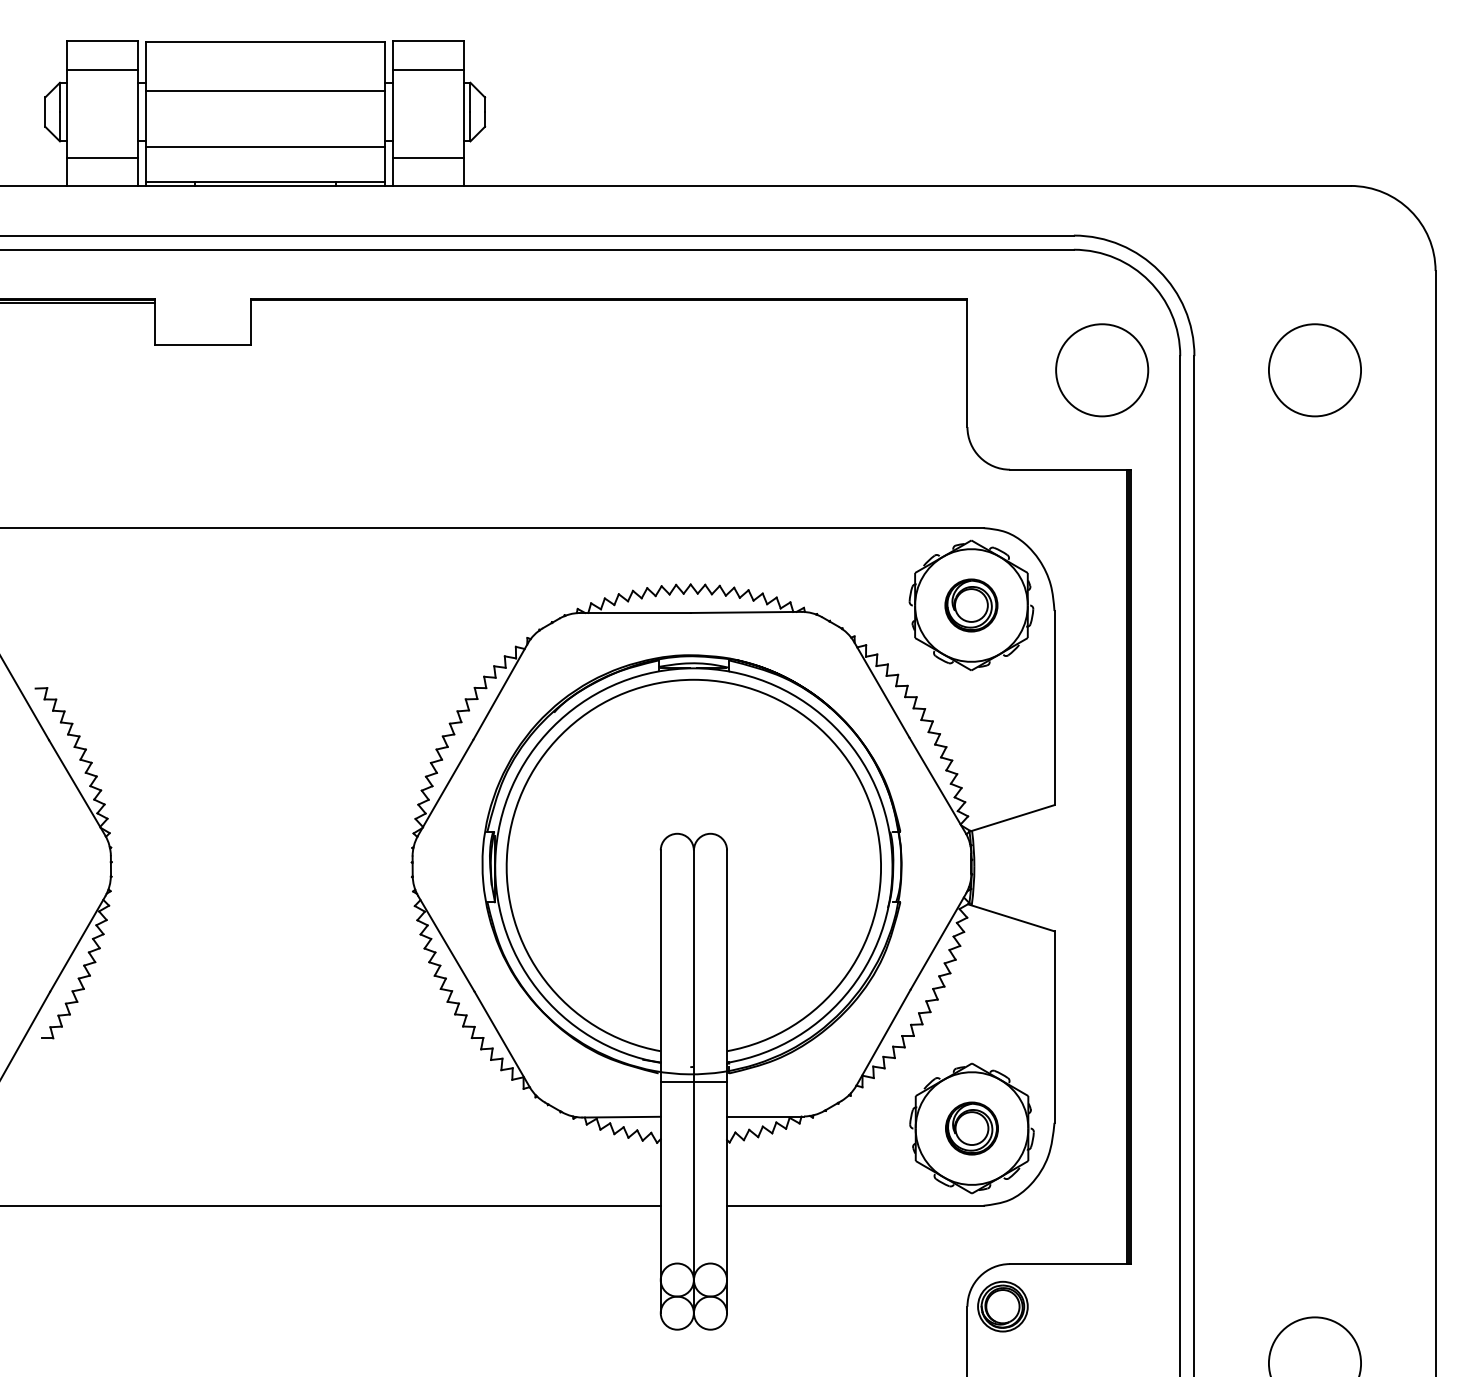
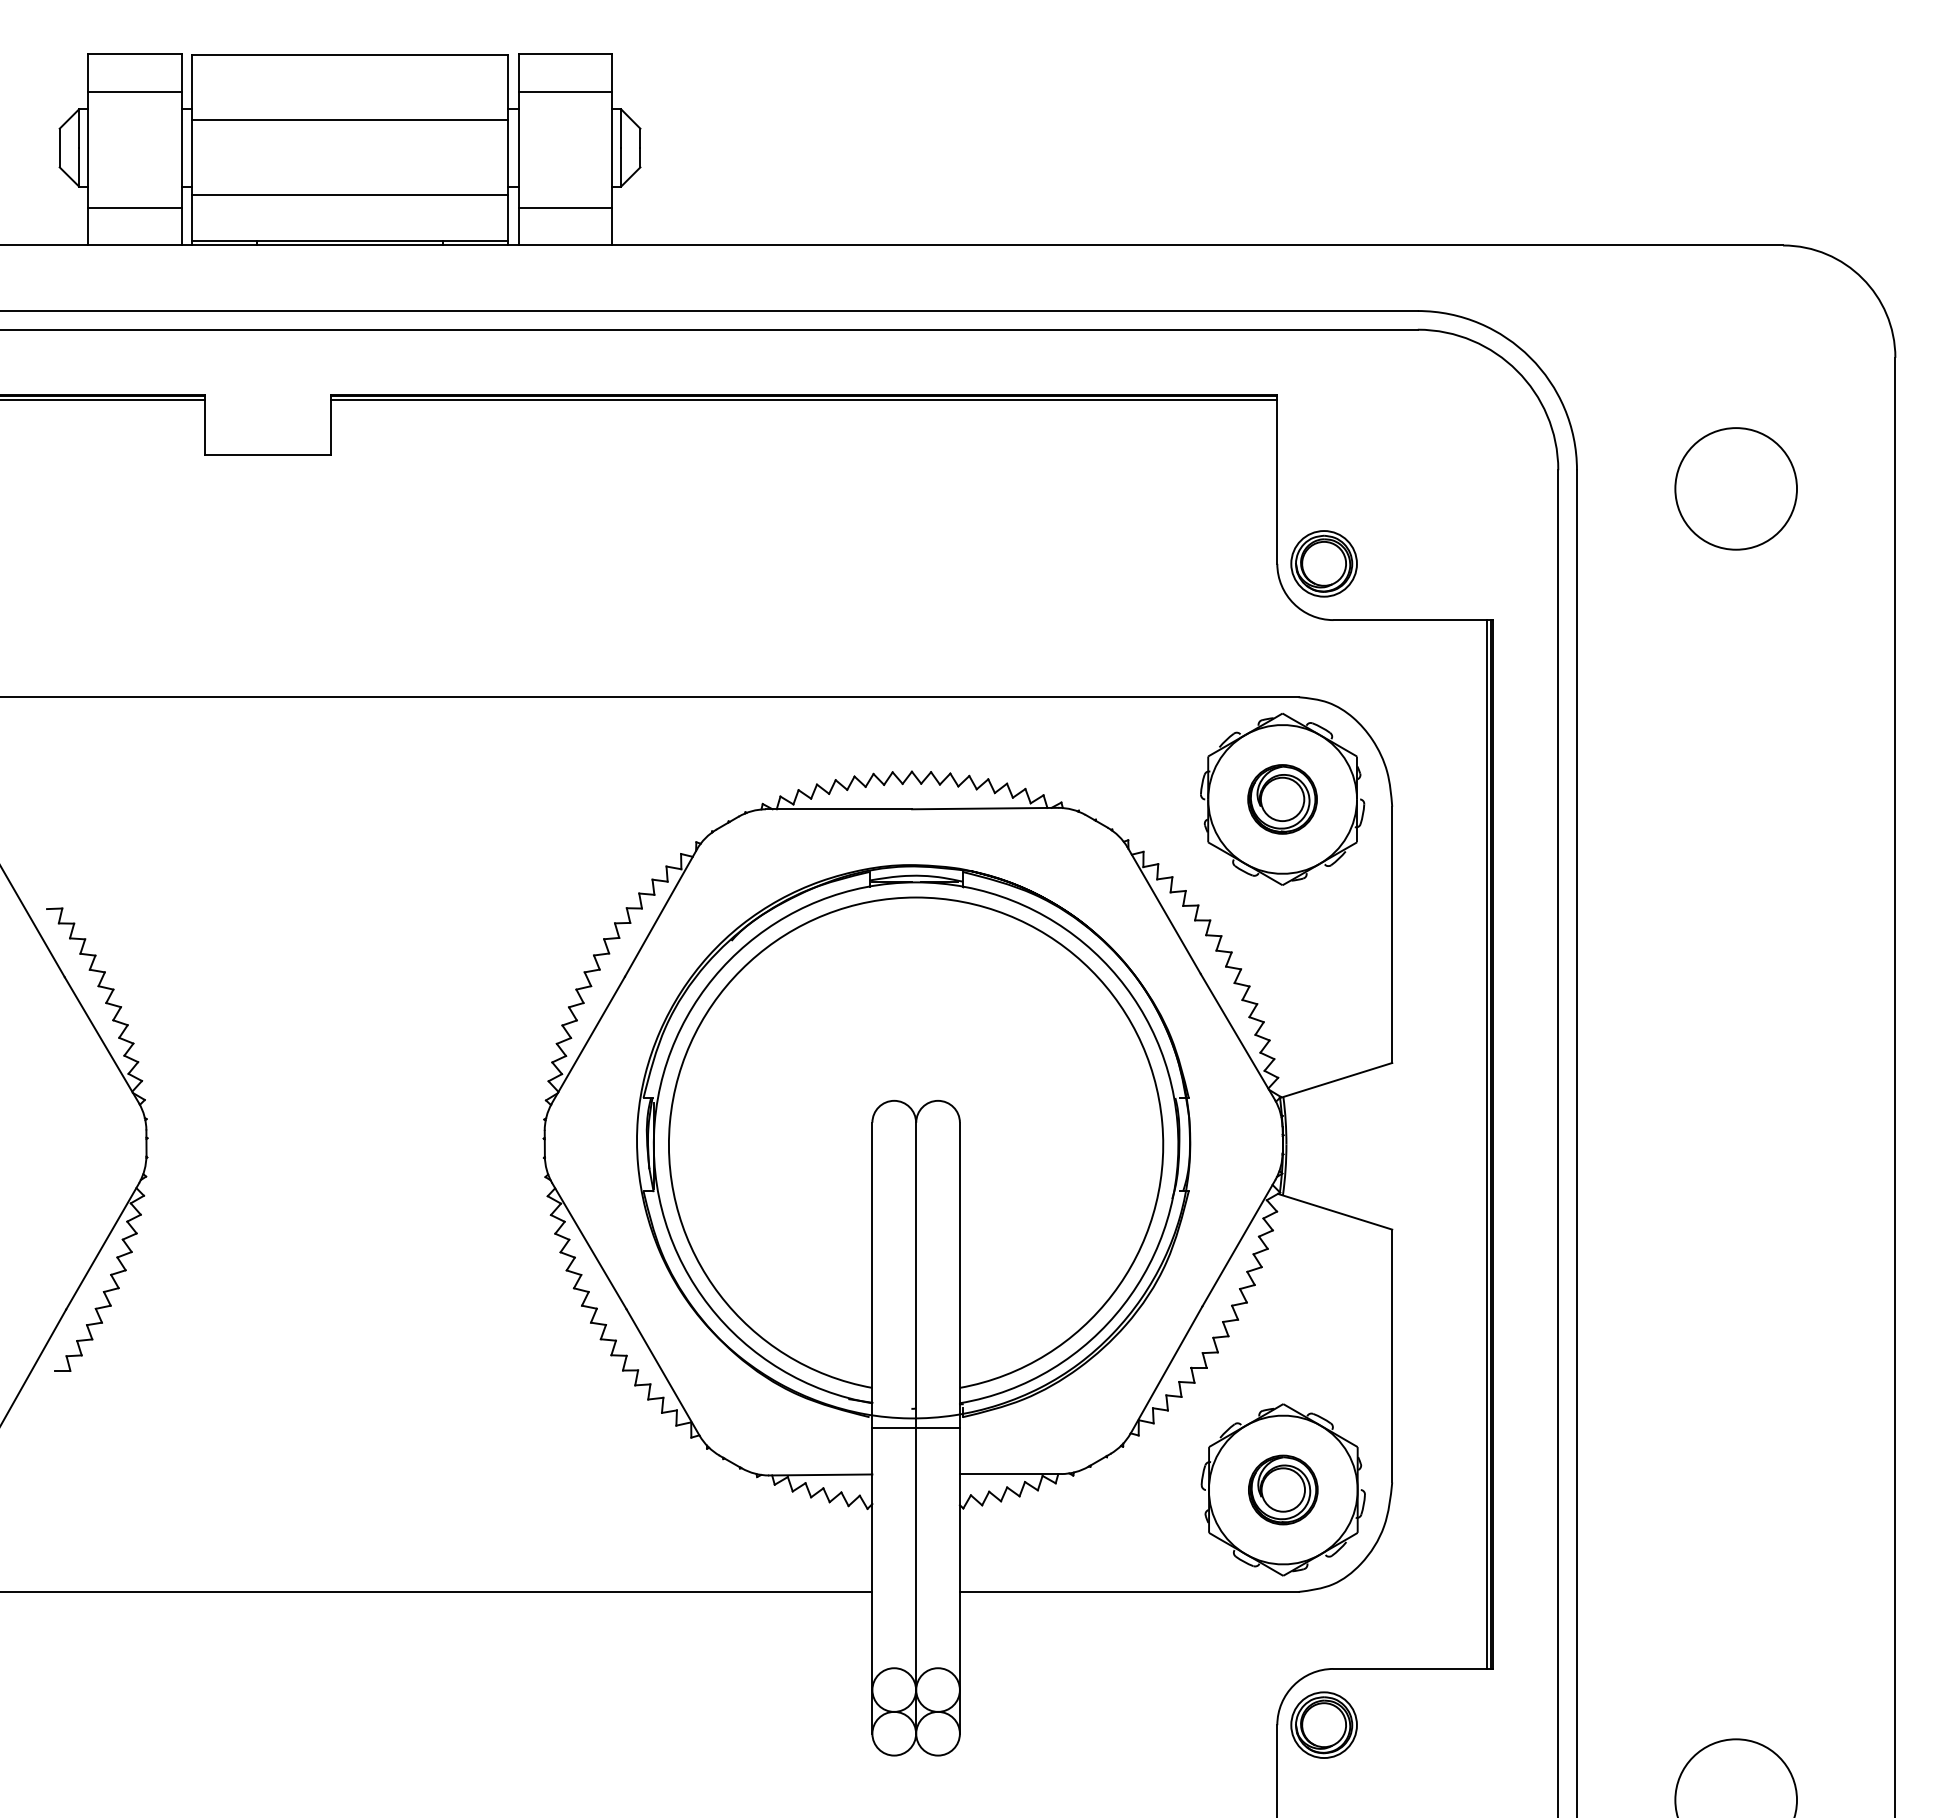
line: (608, 302) -> (803, 399), added
circle: (1101, 370) -> (1454, 488), removed
part: (1002, 426) -> (1323, 563), added

